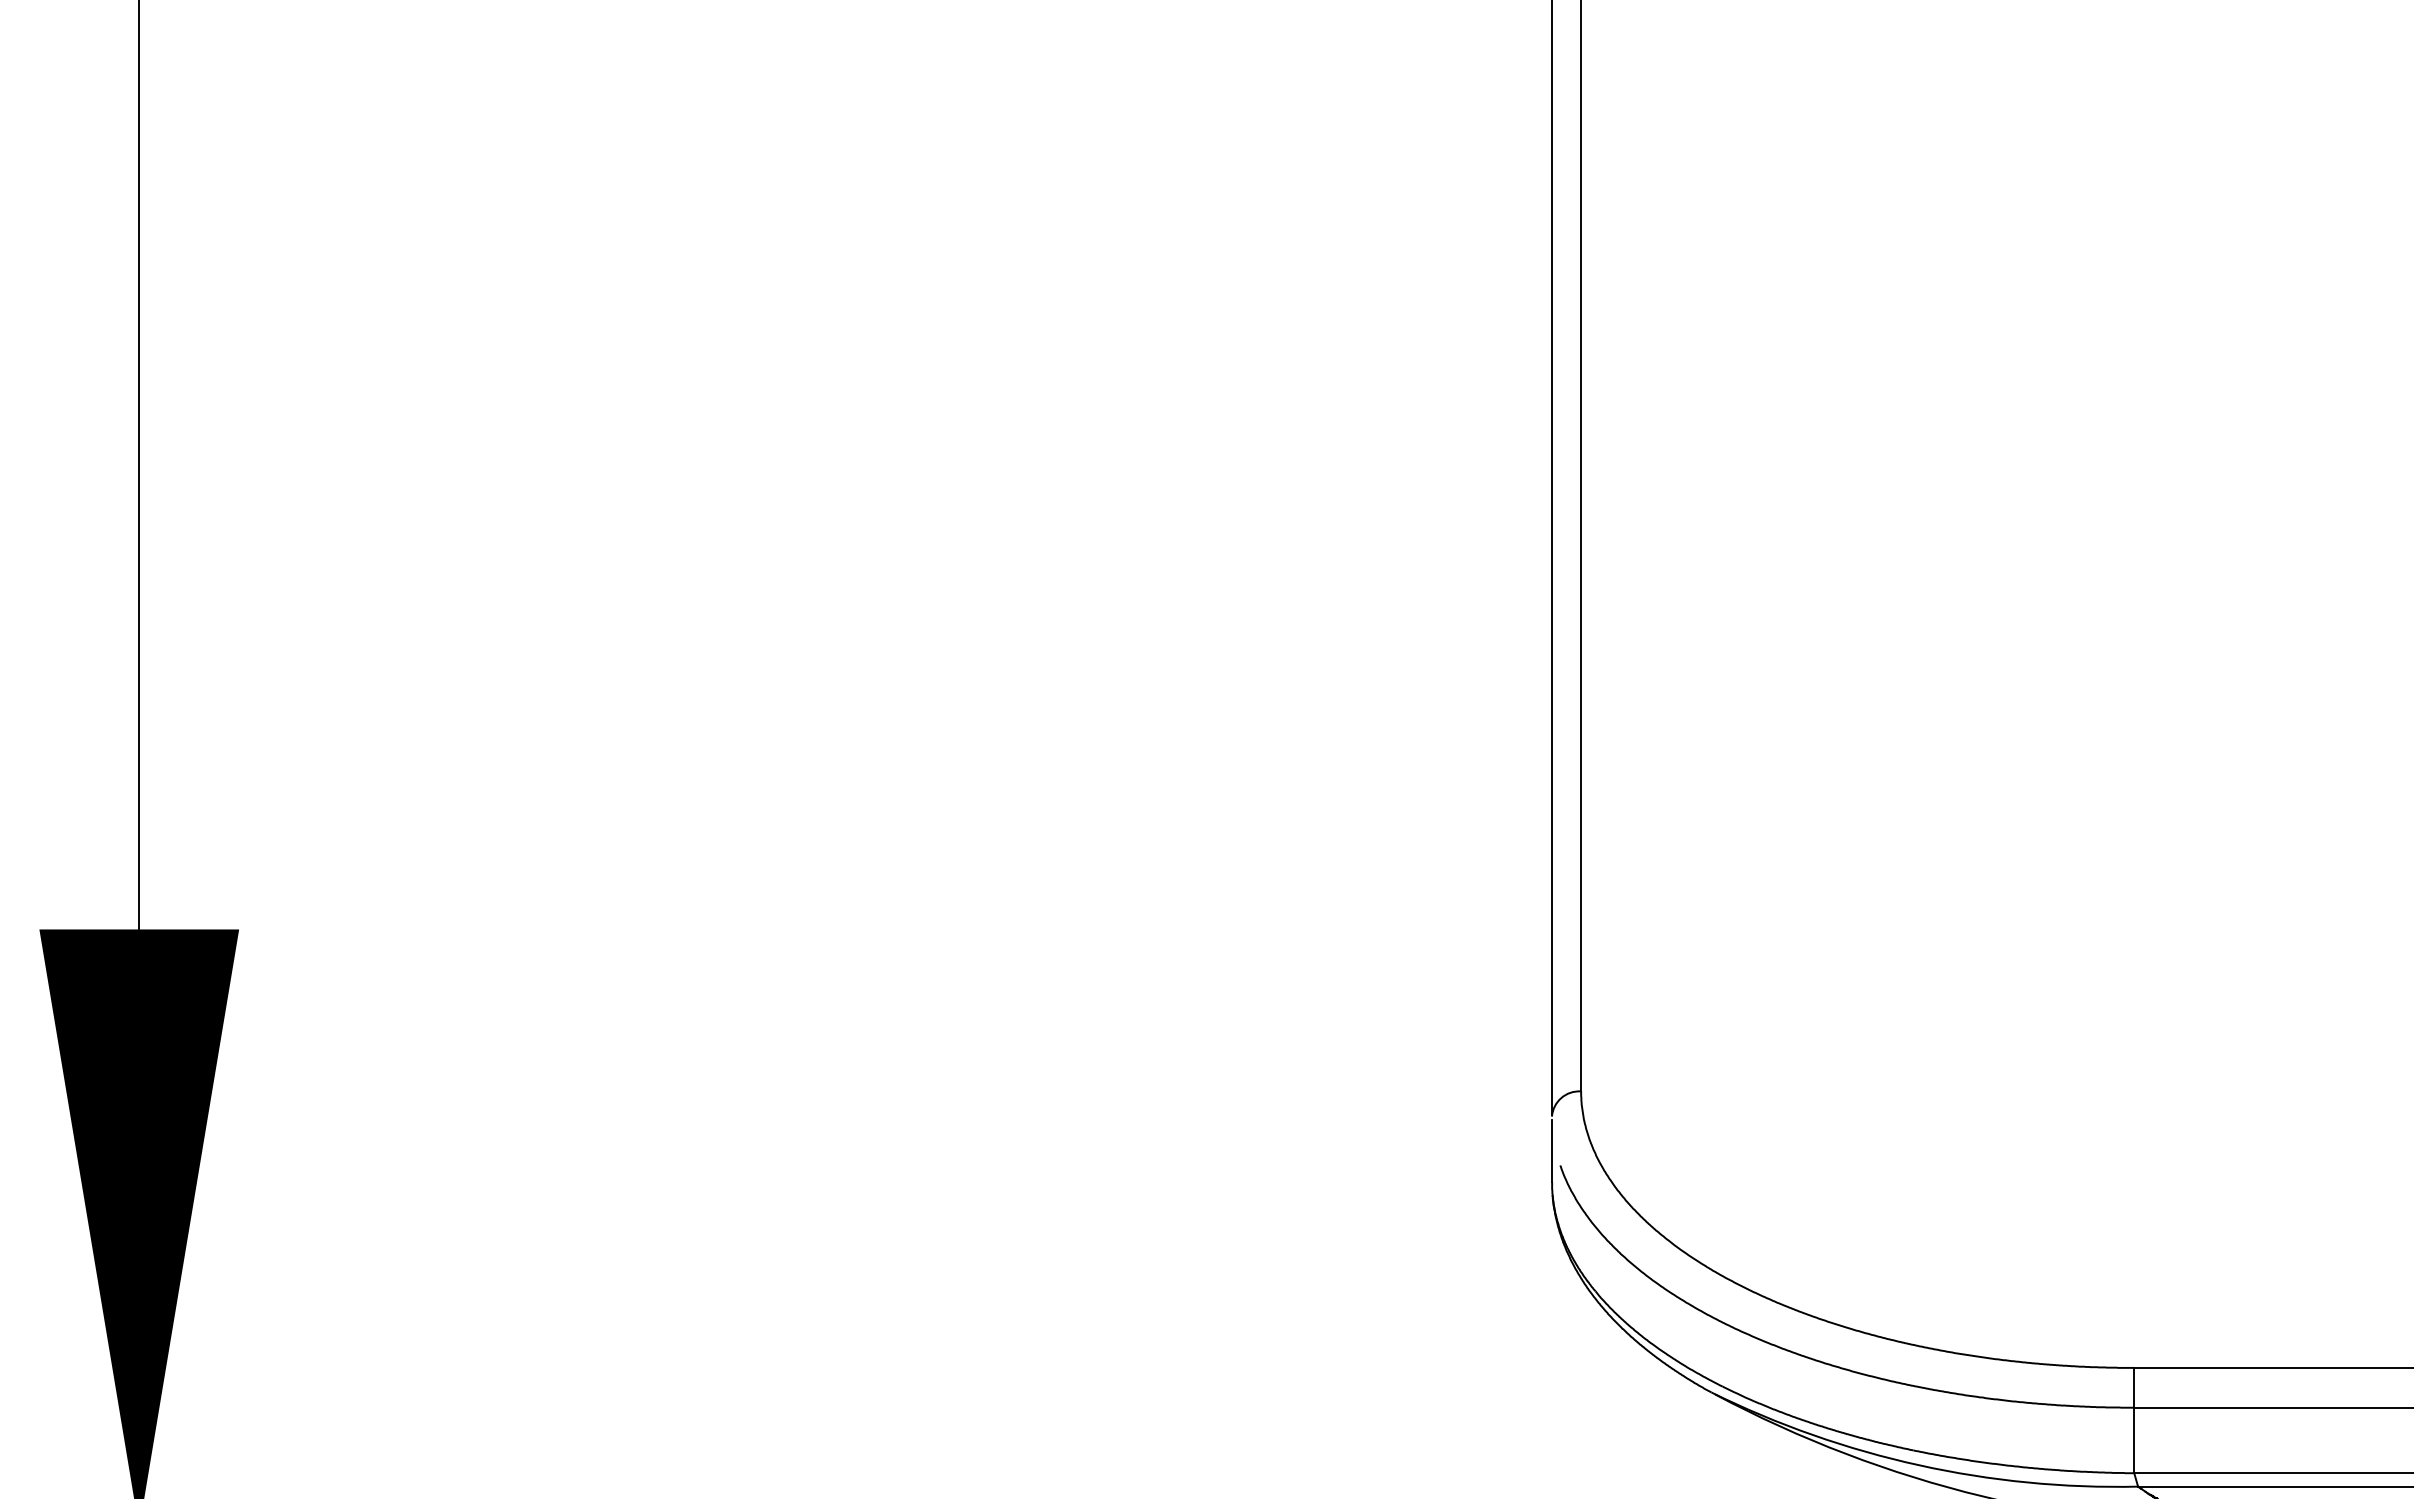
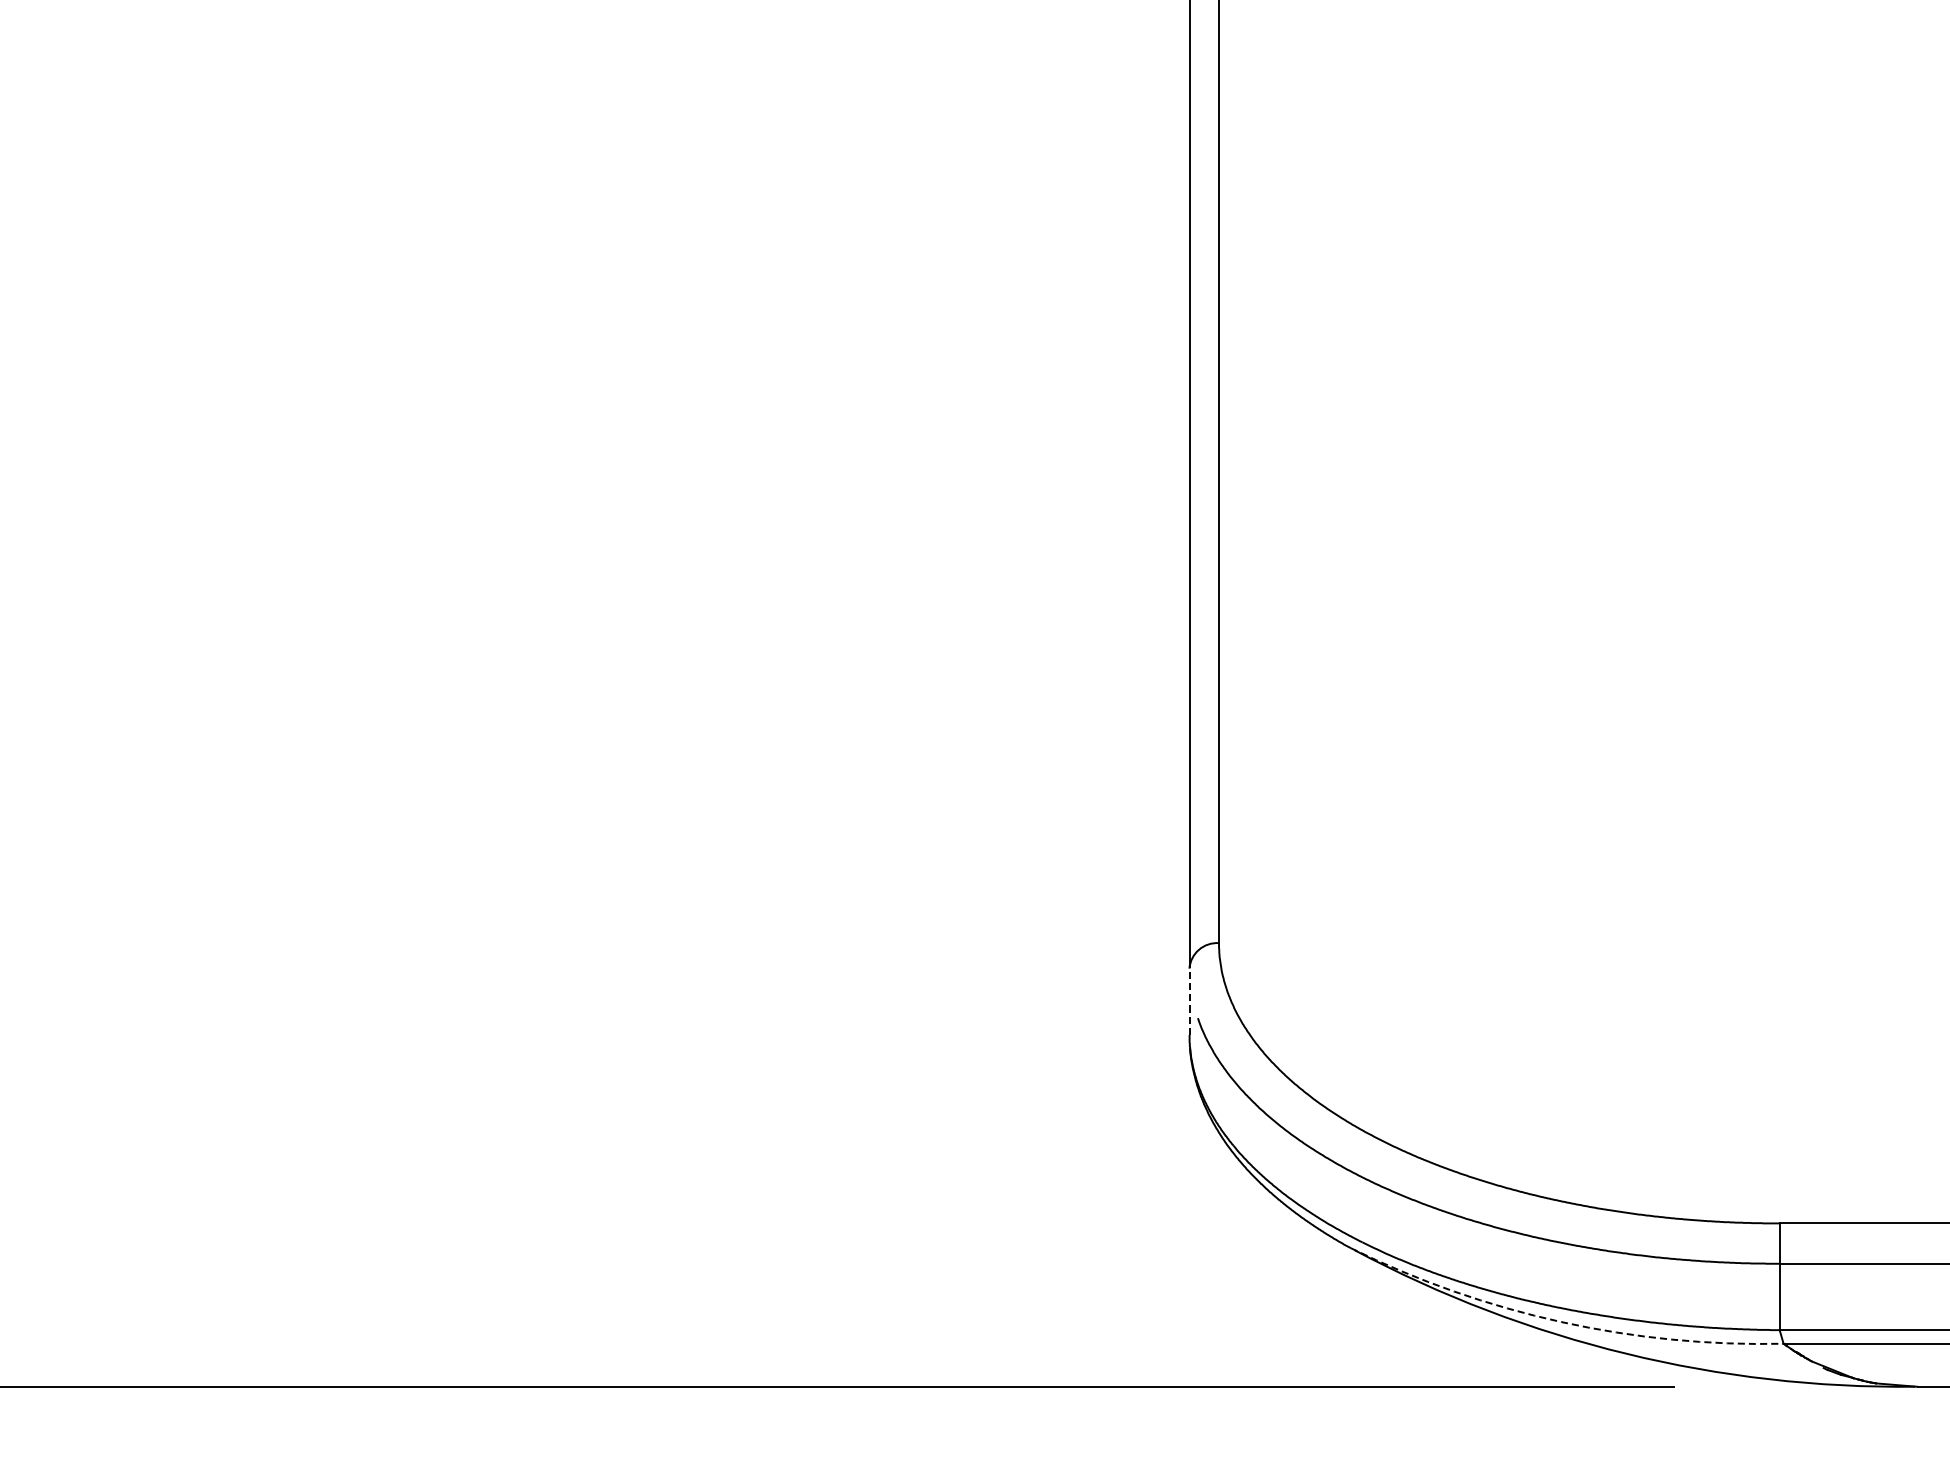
line: (1552, 1151) -> (1189, 1004), solid -> dashed
arc: (1919, 1465) -> (1562, 1322), solid -> dashed

